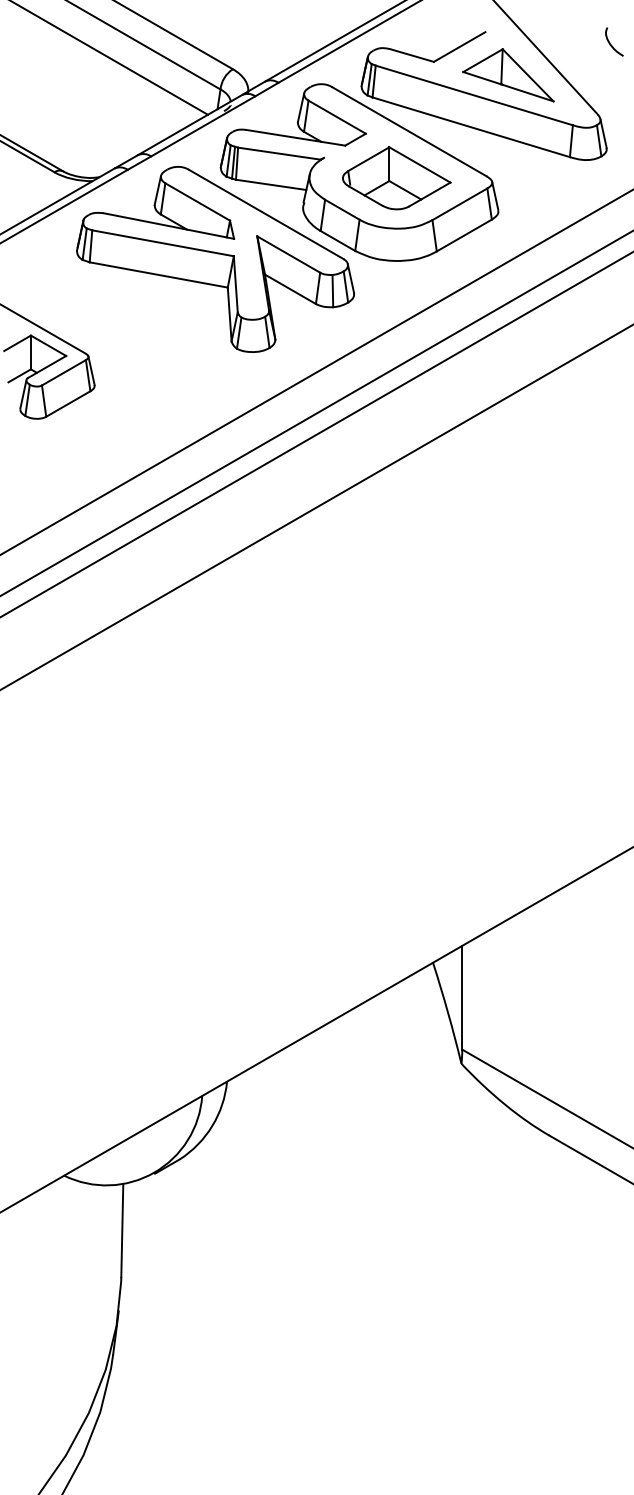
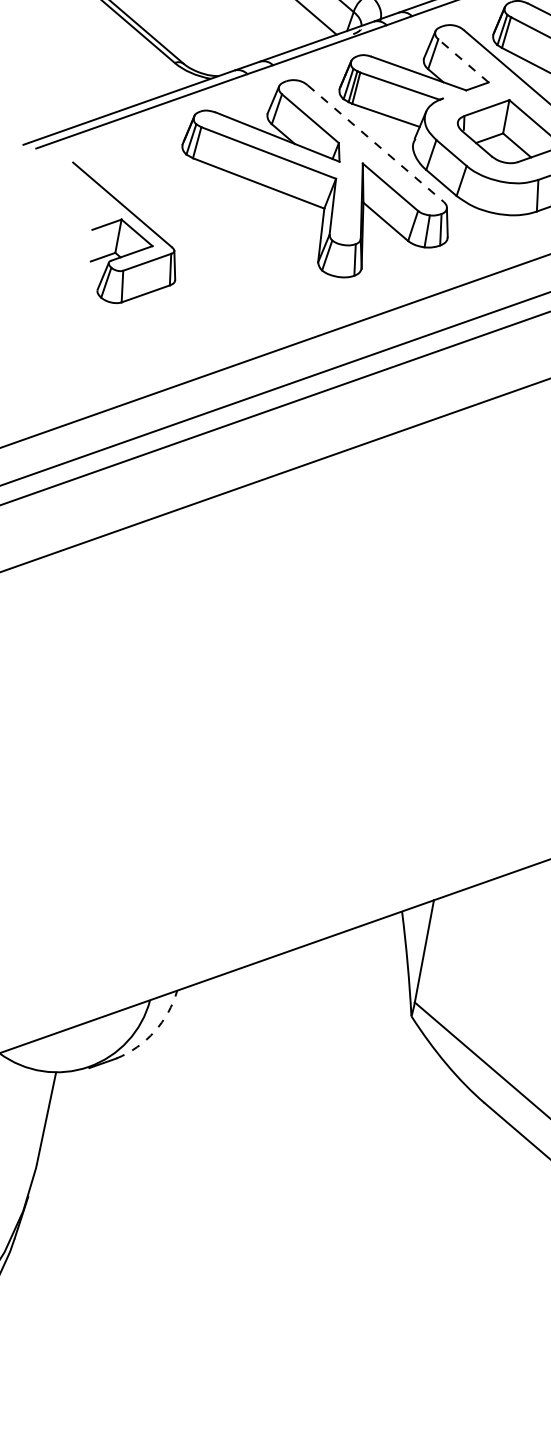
line: (336, 116) -> (462, 60), solid -> dashed
line: (266, 214) -> (375, 143), solid -> dashed
arc: (212, 1125) -> (154, 1031), solid -> dashed

